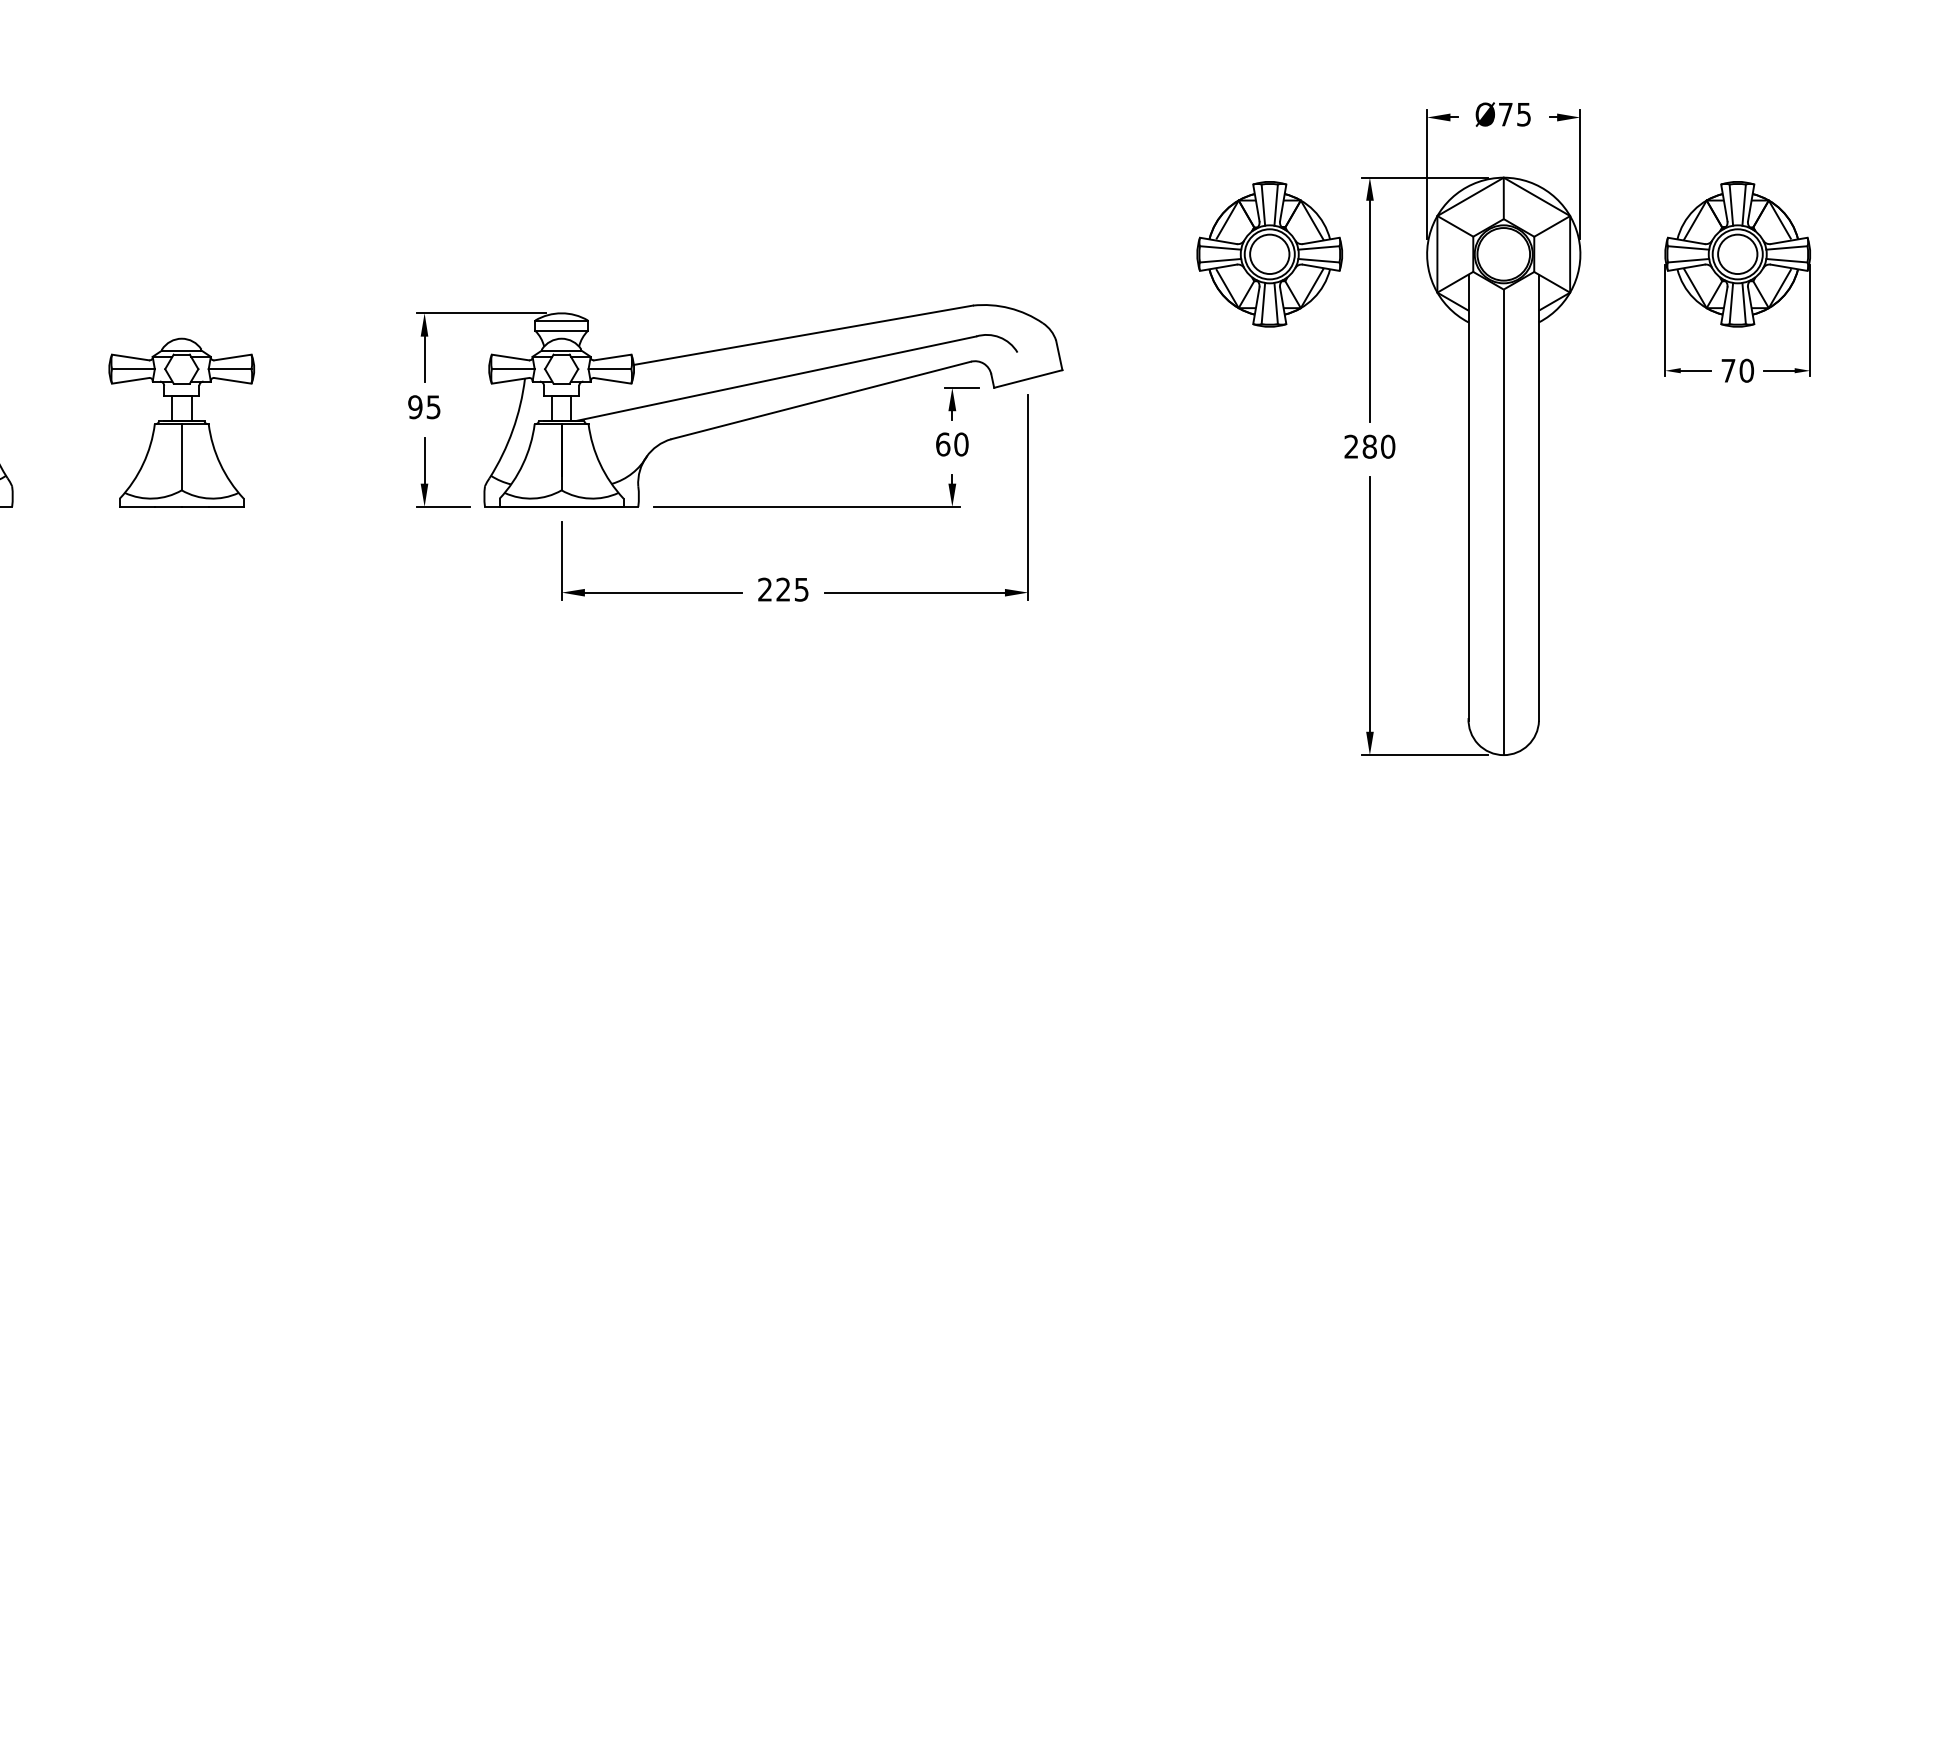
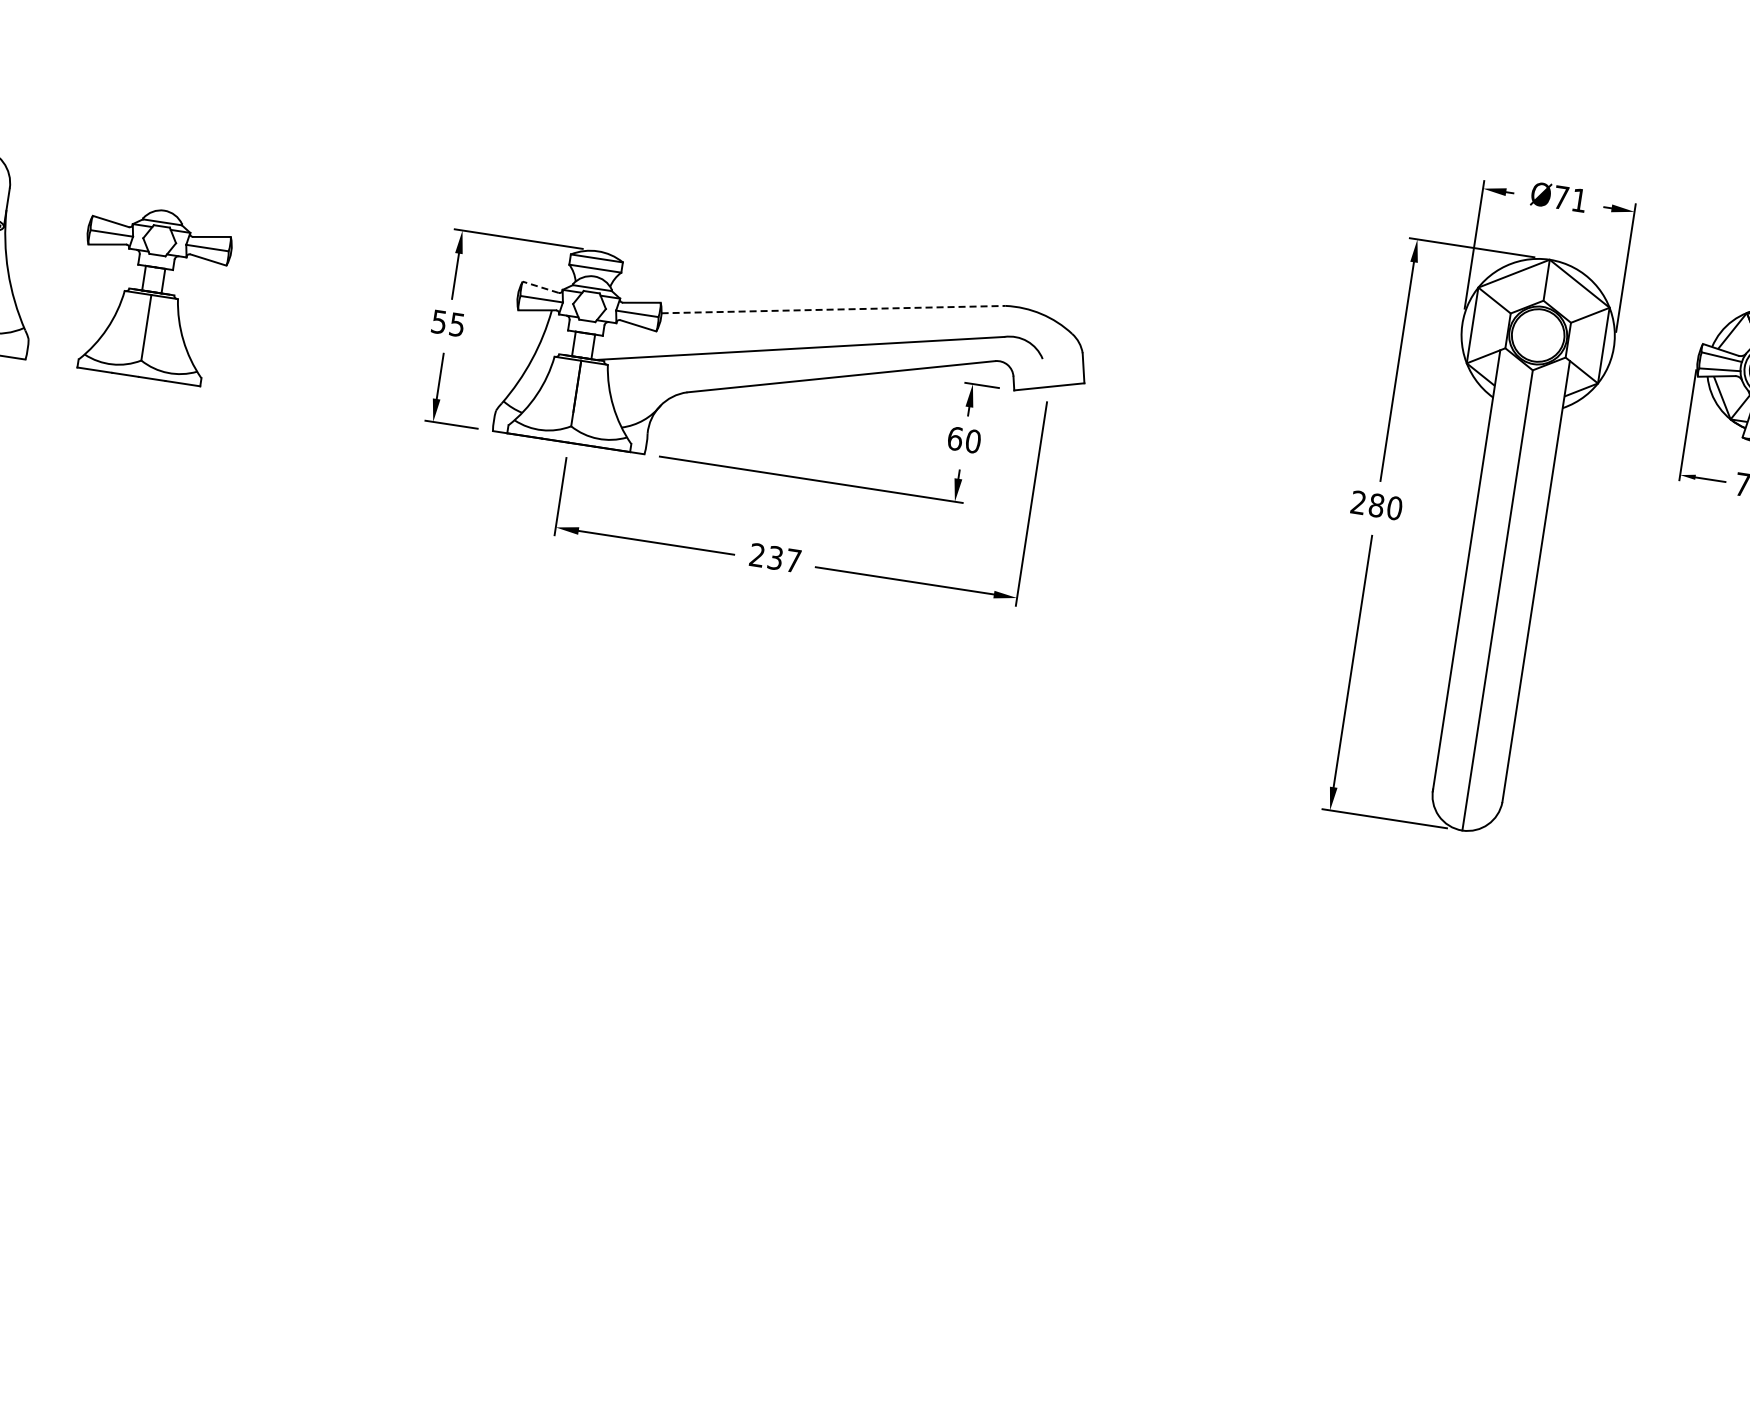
text: (1523, 114) -> (1578, 200), Ø75 -> Ø71
part: (1269, 254) -> (1306, 300), removed
line: (803, 335) -> (833, 309), solid -> dashed
line: (510, 357) -> (540, 287), solid -> dashed
text: (415, 406) -> (439, 321), 95 -> 55
part: (181, 422) -> (151, 293), moved
text: (792, 589) -> (784, 559), 225 -> 237

